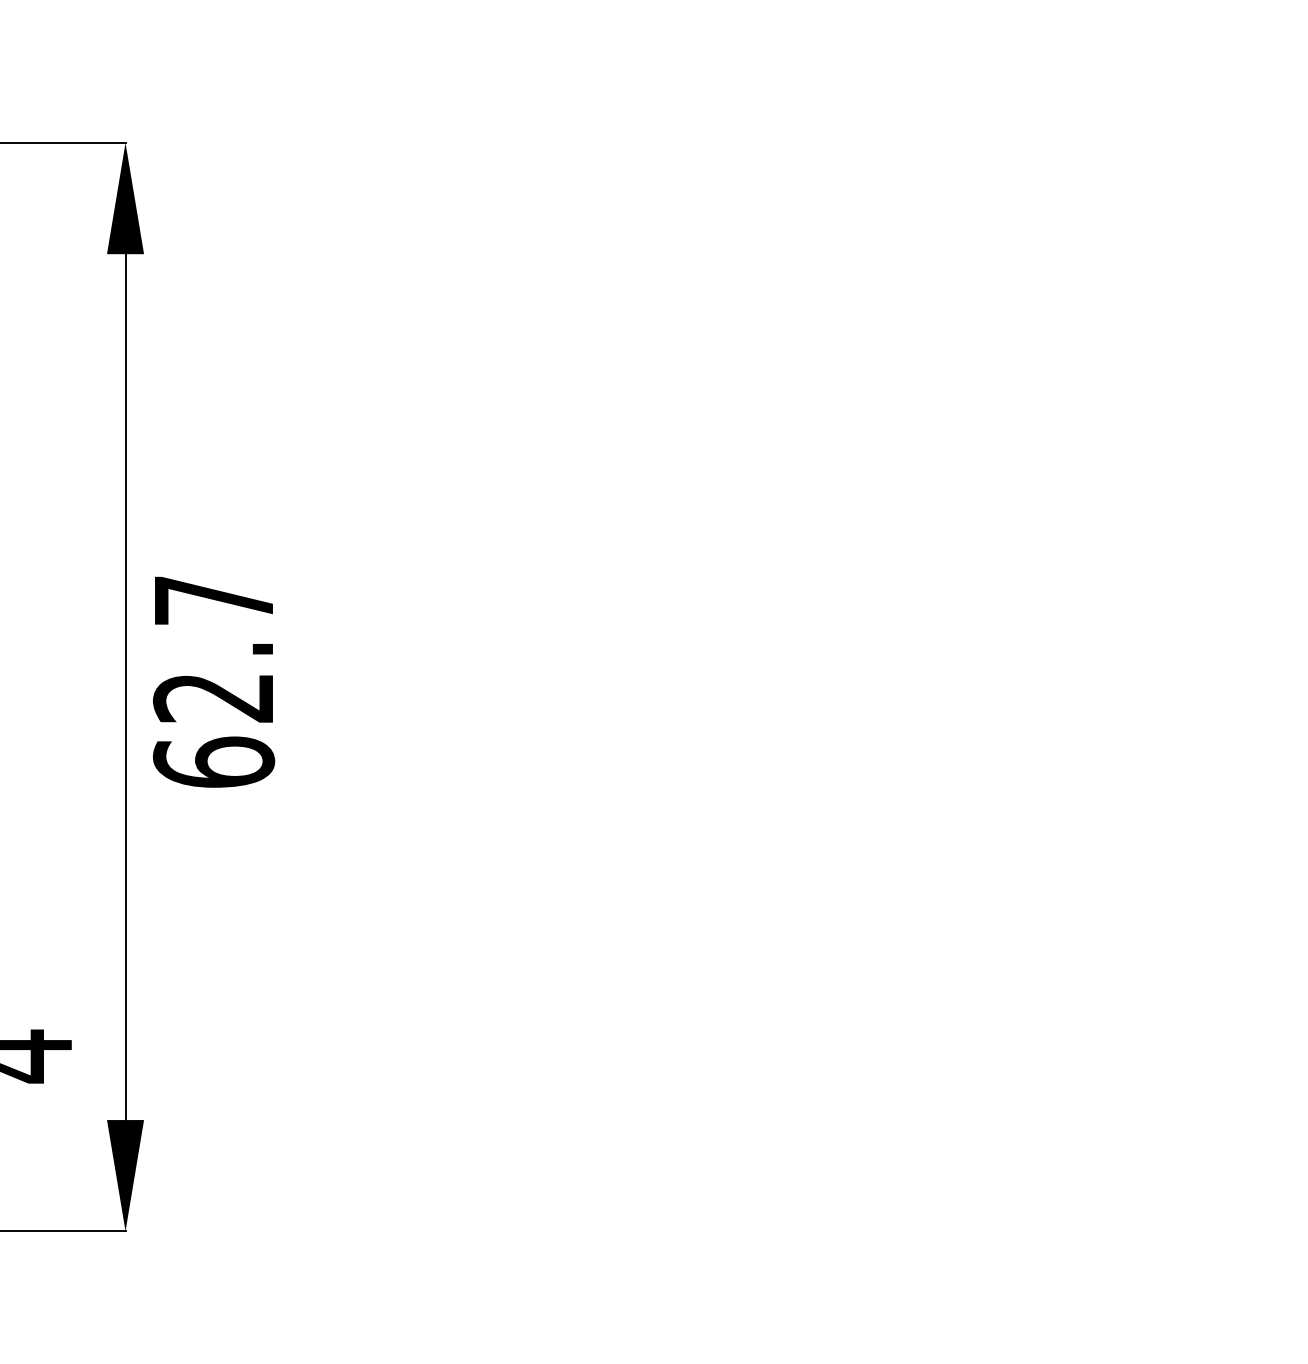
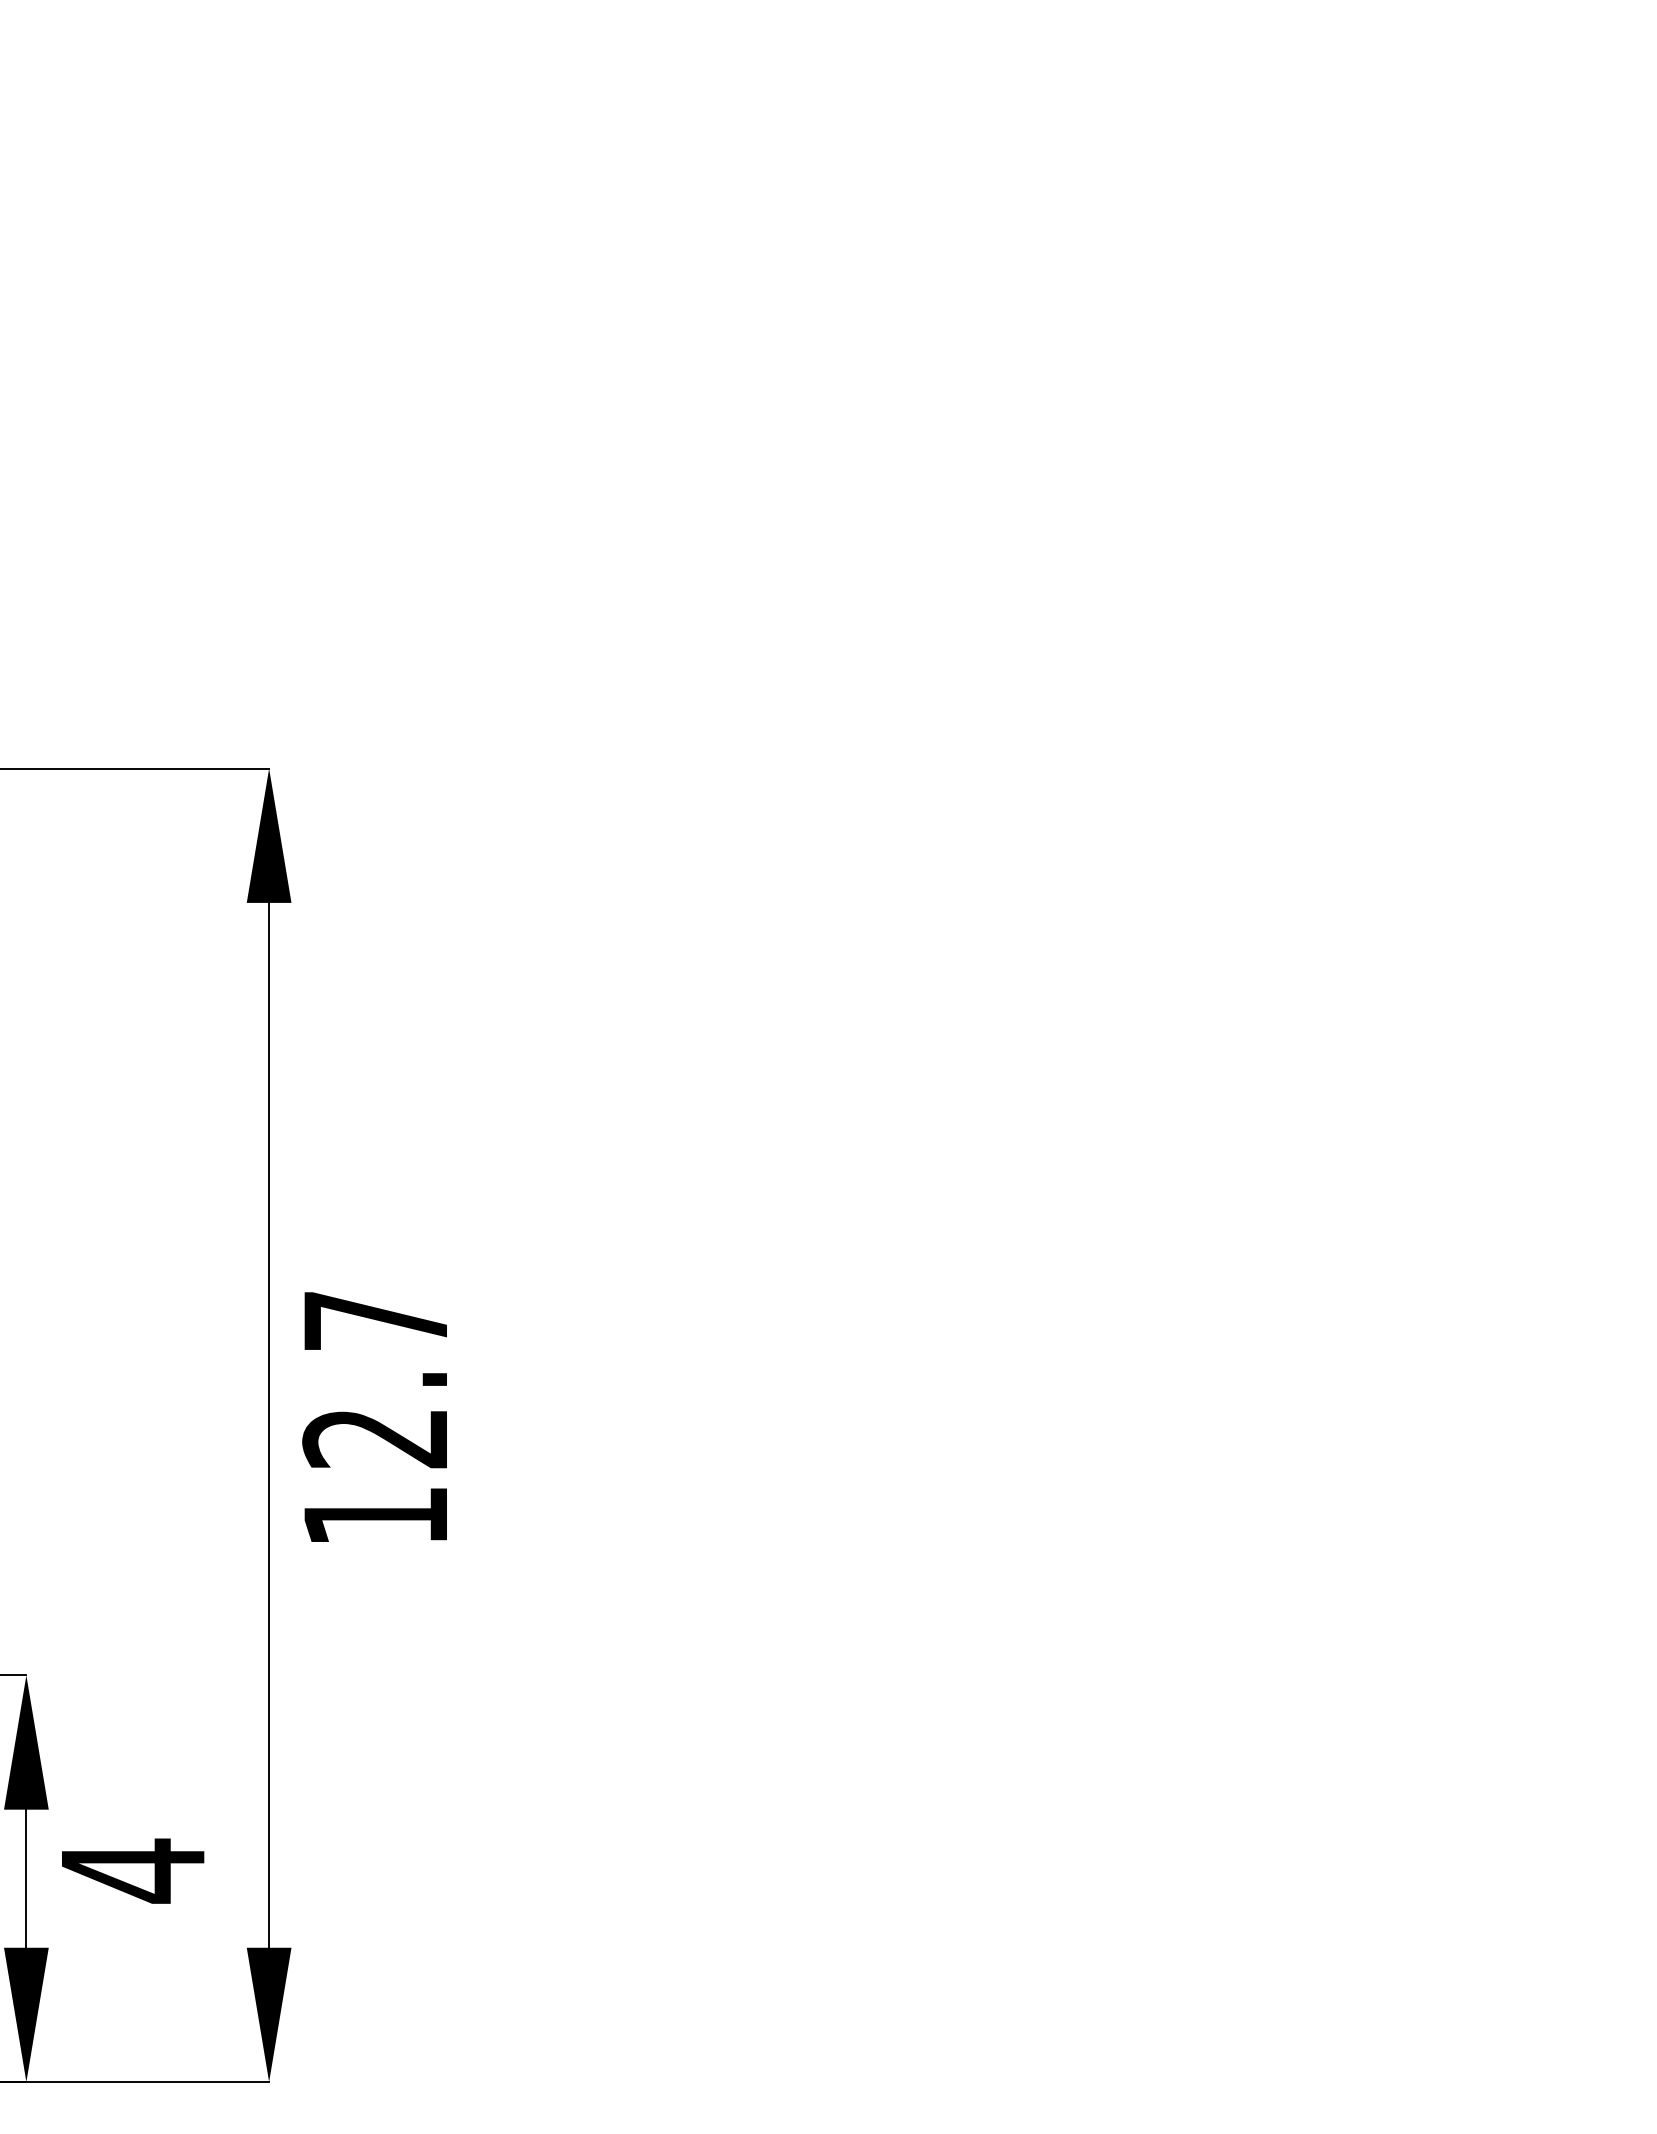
text: (213, 761) -> (375, 1515), 62.7 -> 12.7

